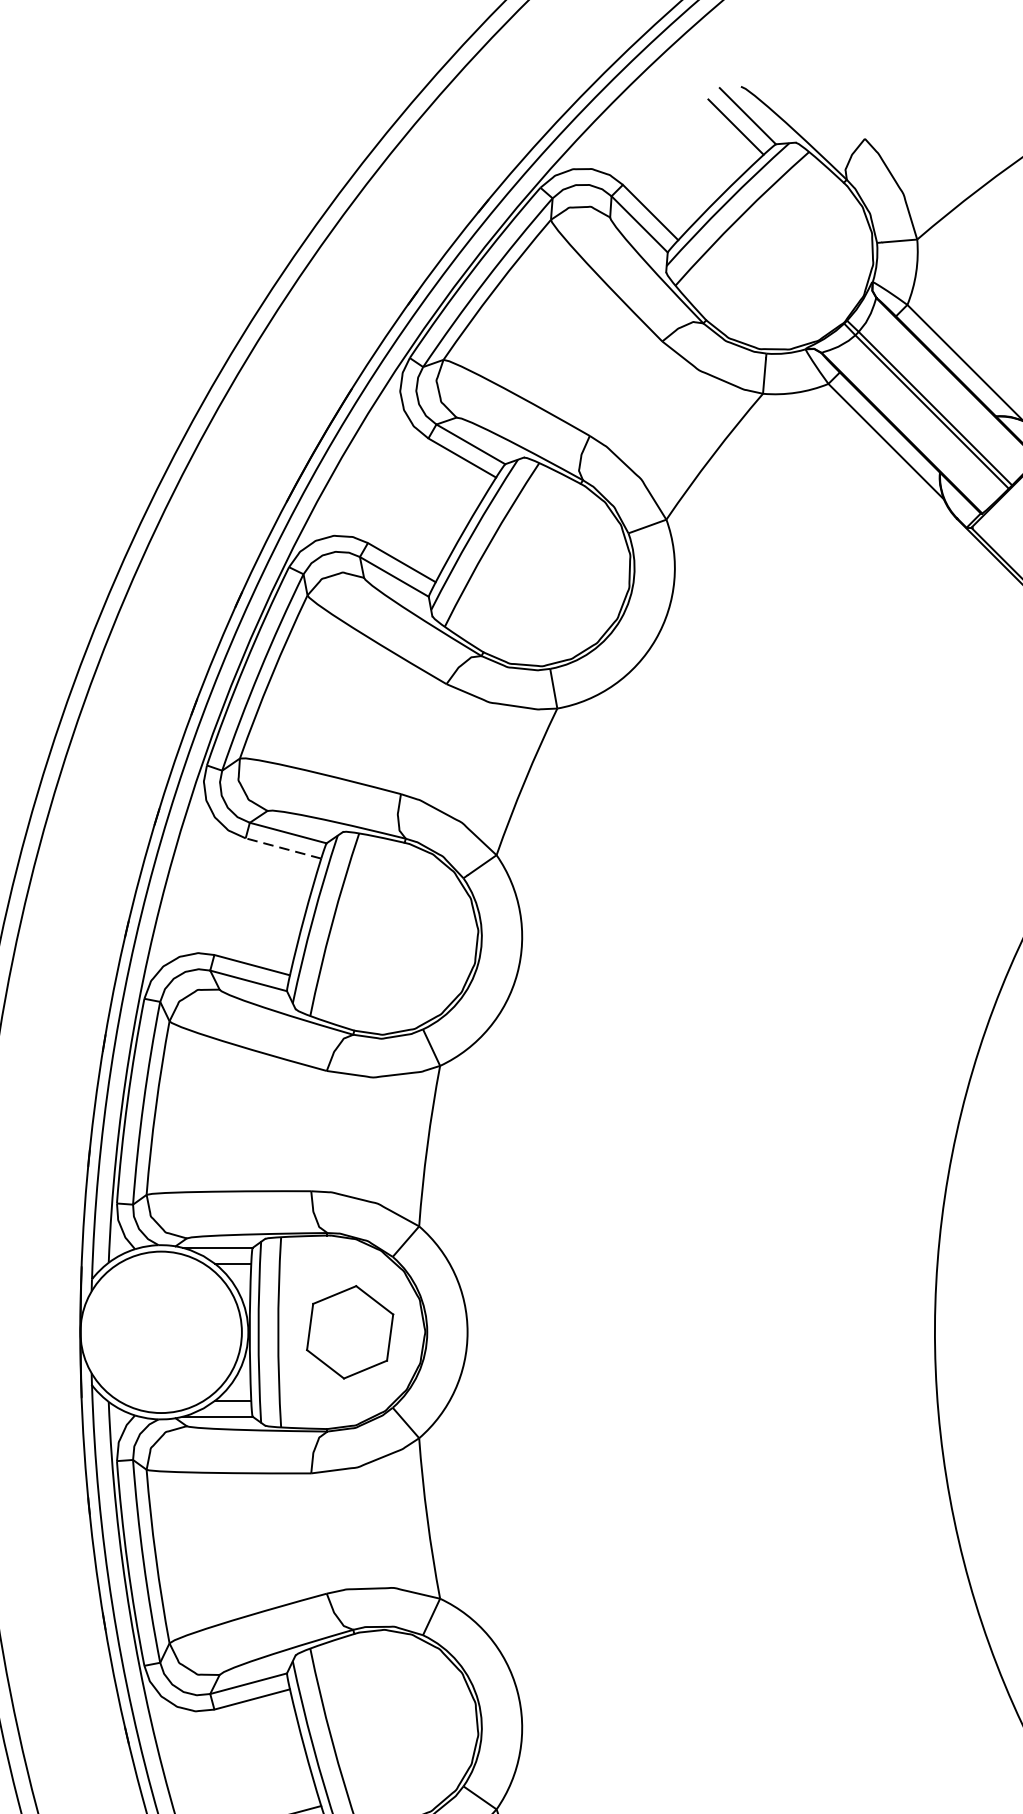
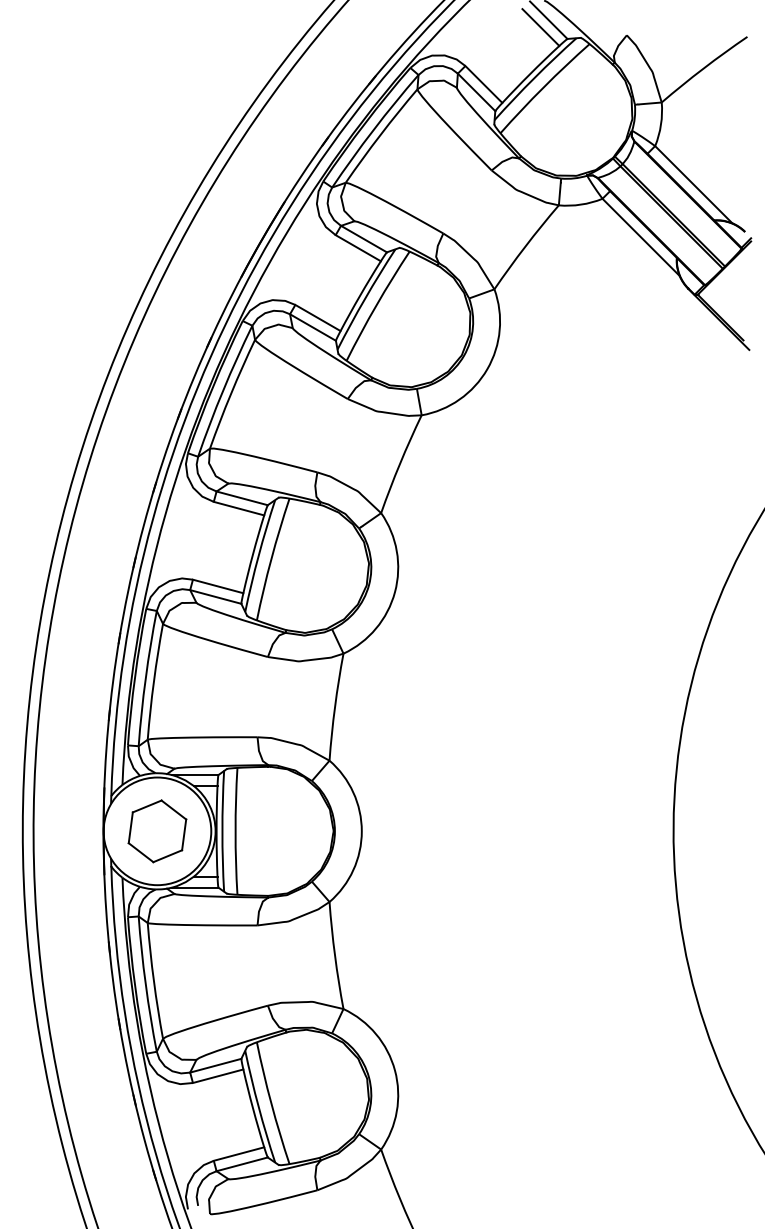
line: (282, 848) -> (238, 508), dashed -> solid
part: (350, 1332) -> (157, 831), moved

